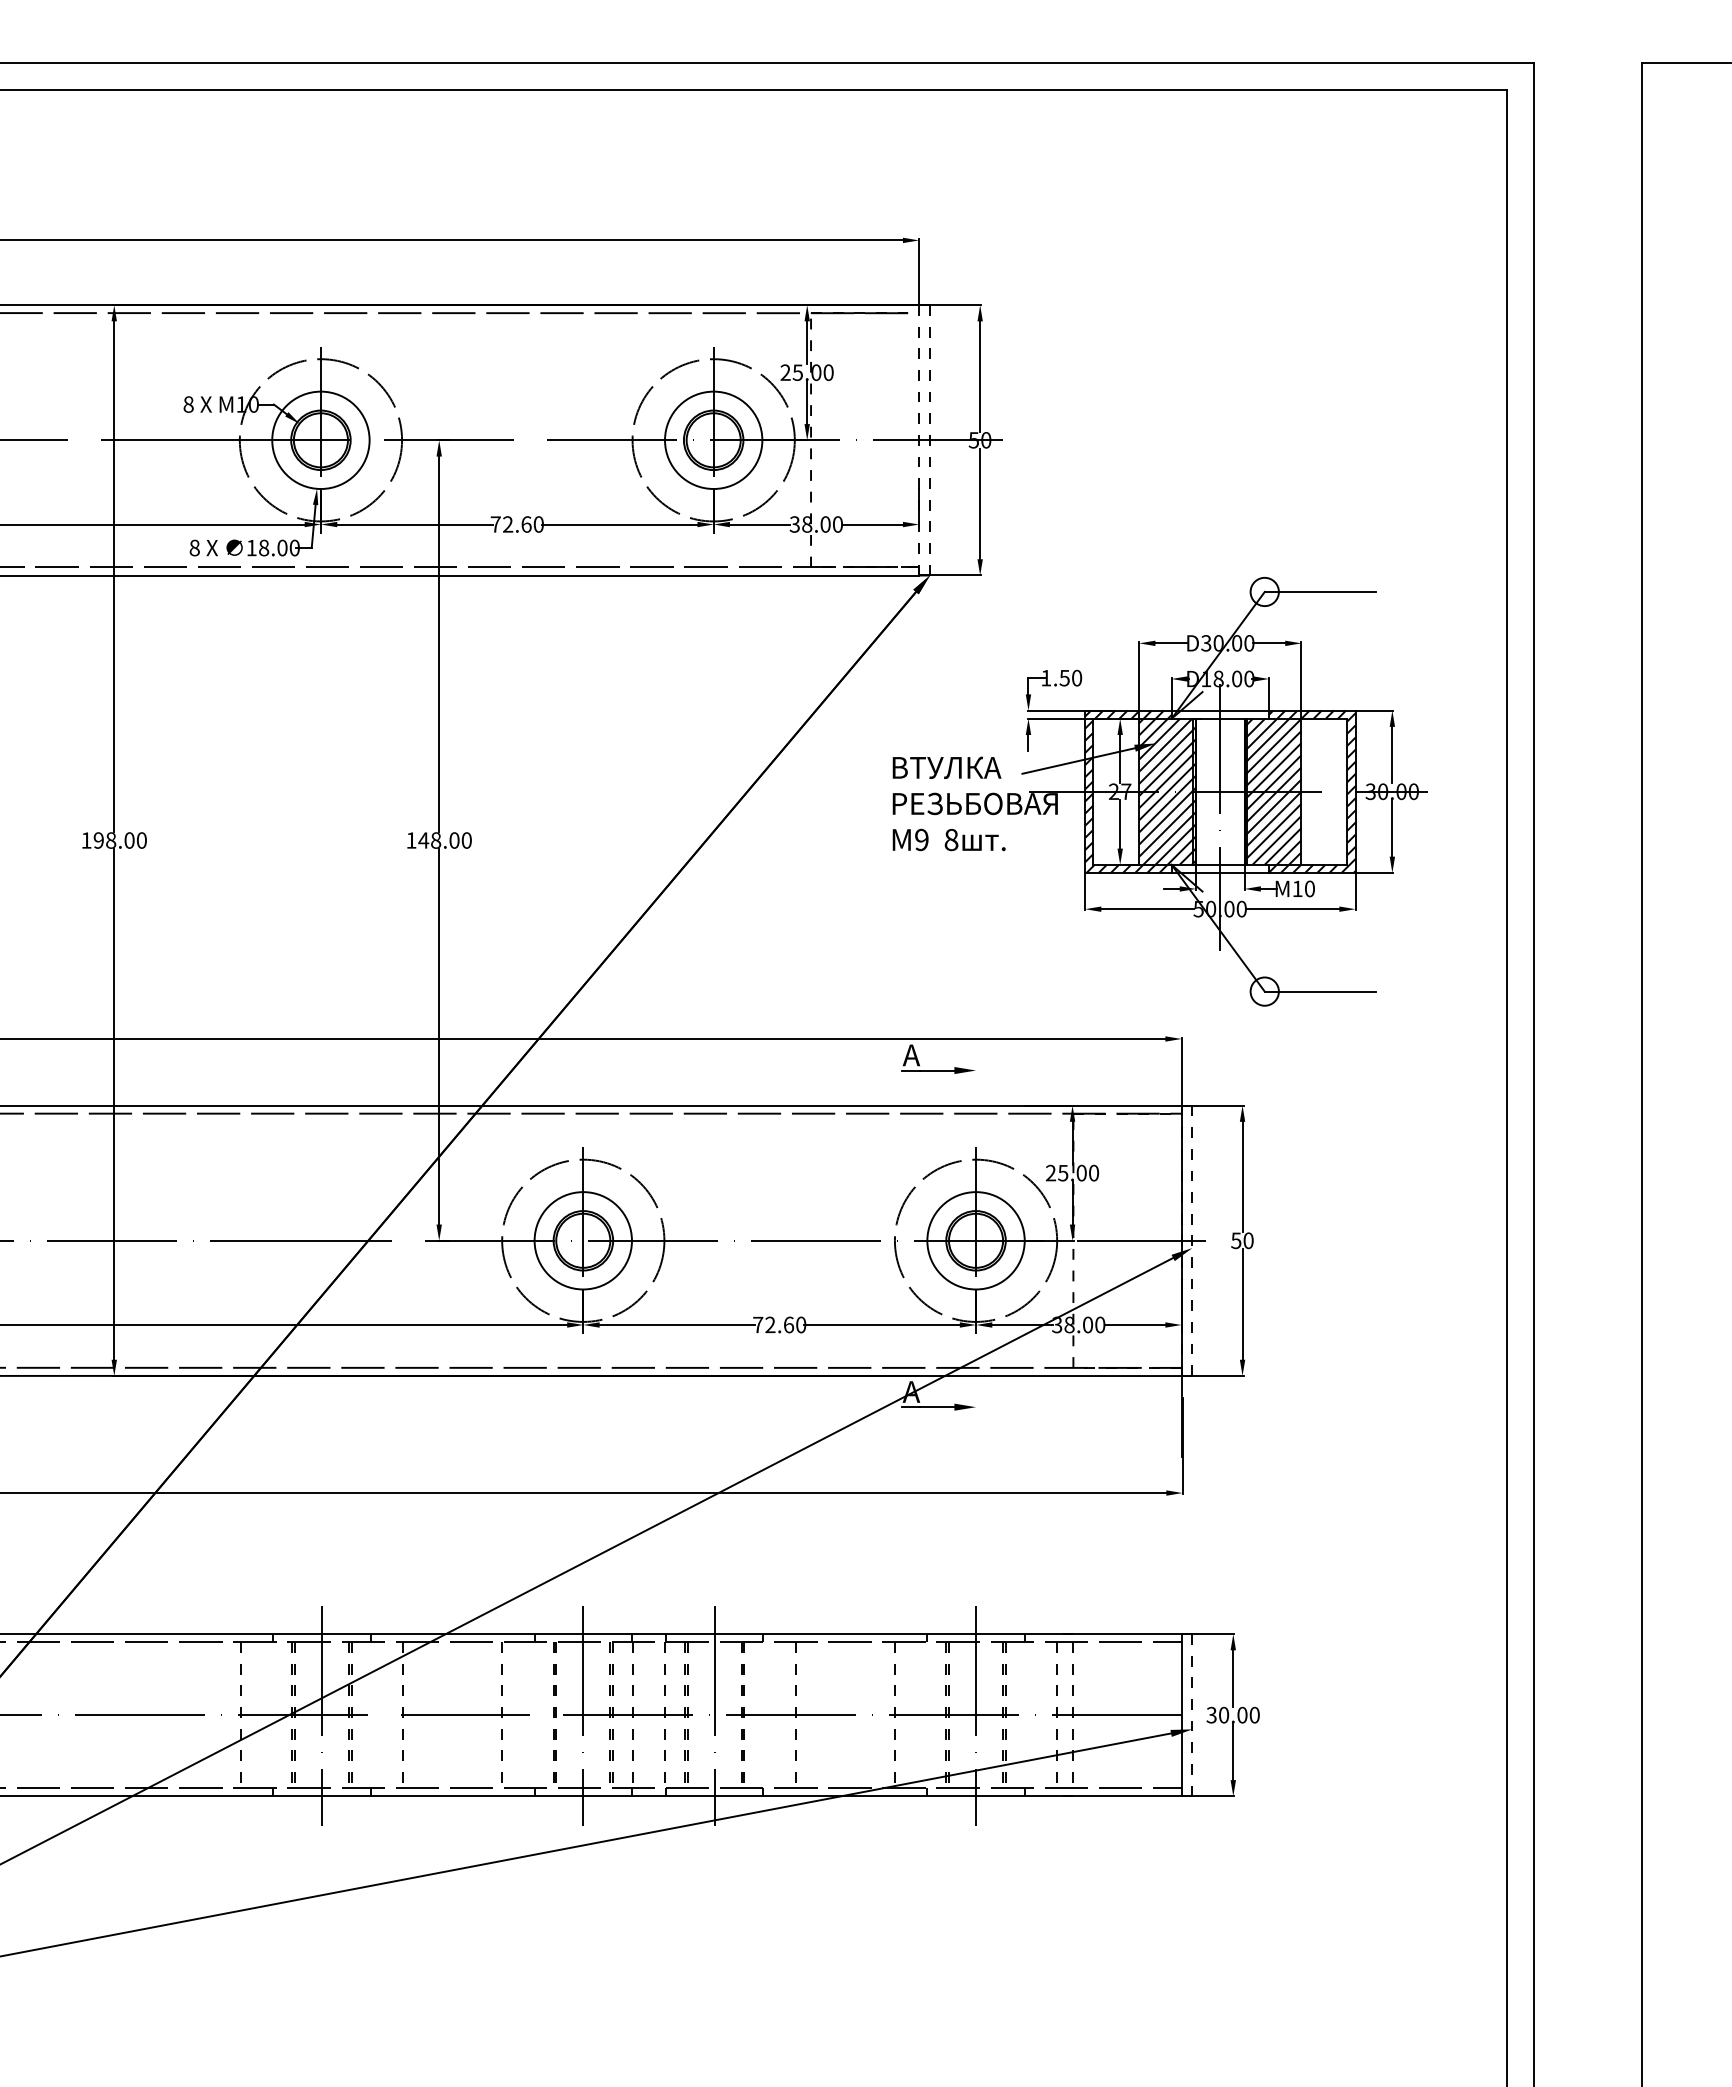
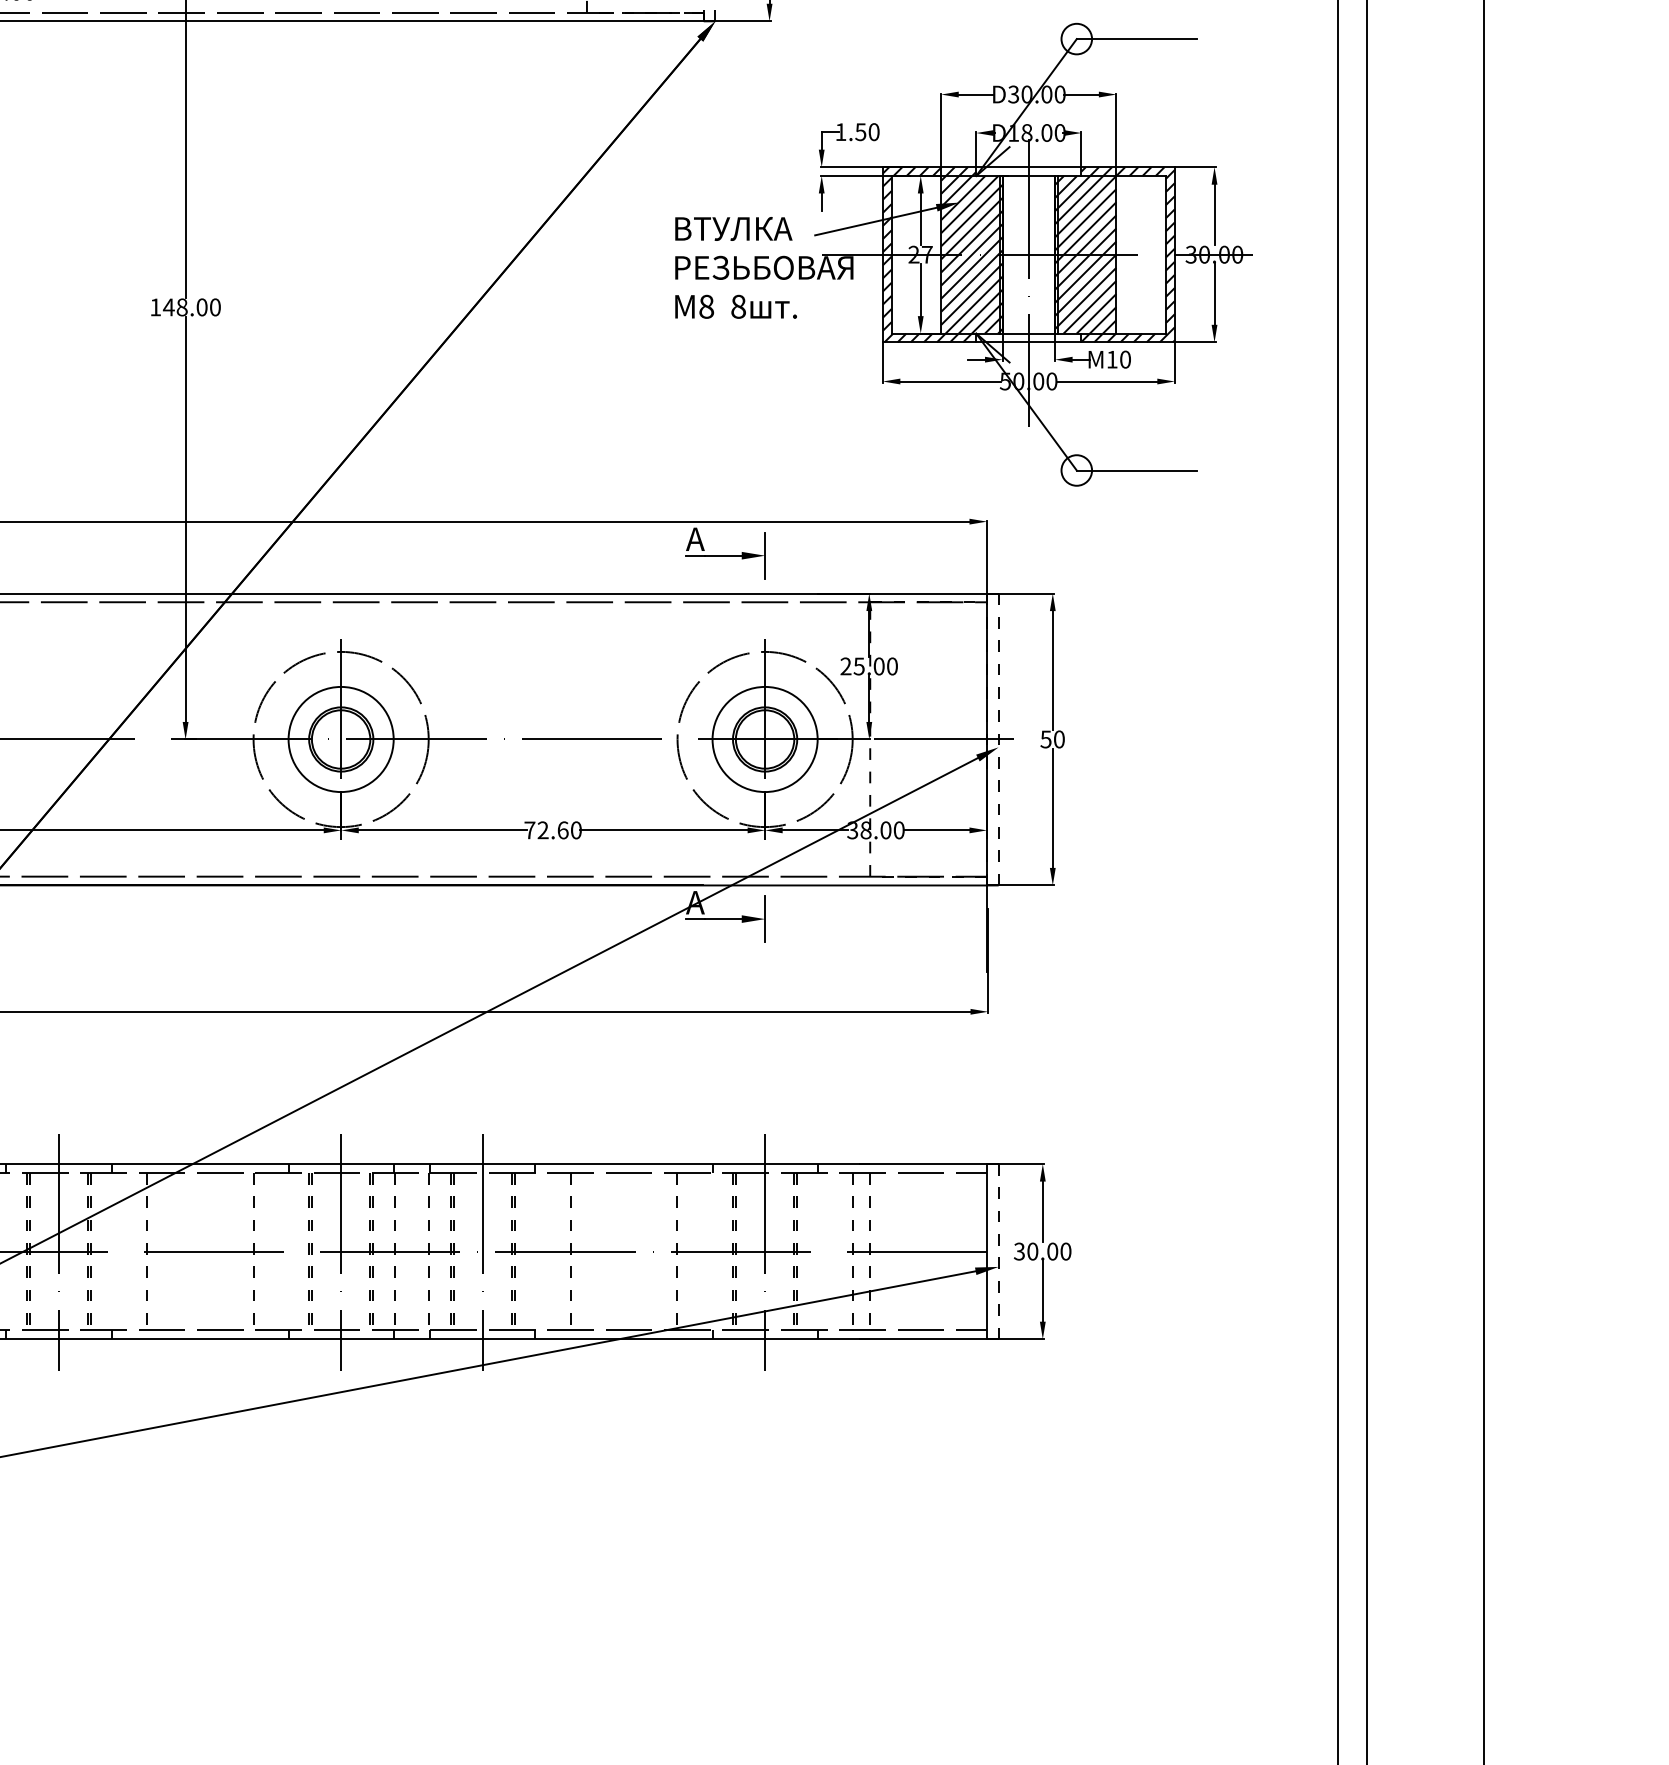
text: (921, 839) -> (706, 306), 9 -> 8
line: (976, 1070) -> (765, 555), added
line: (976, 1407) -> (765, 919), added

